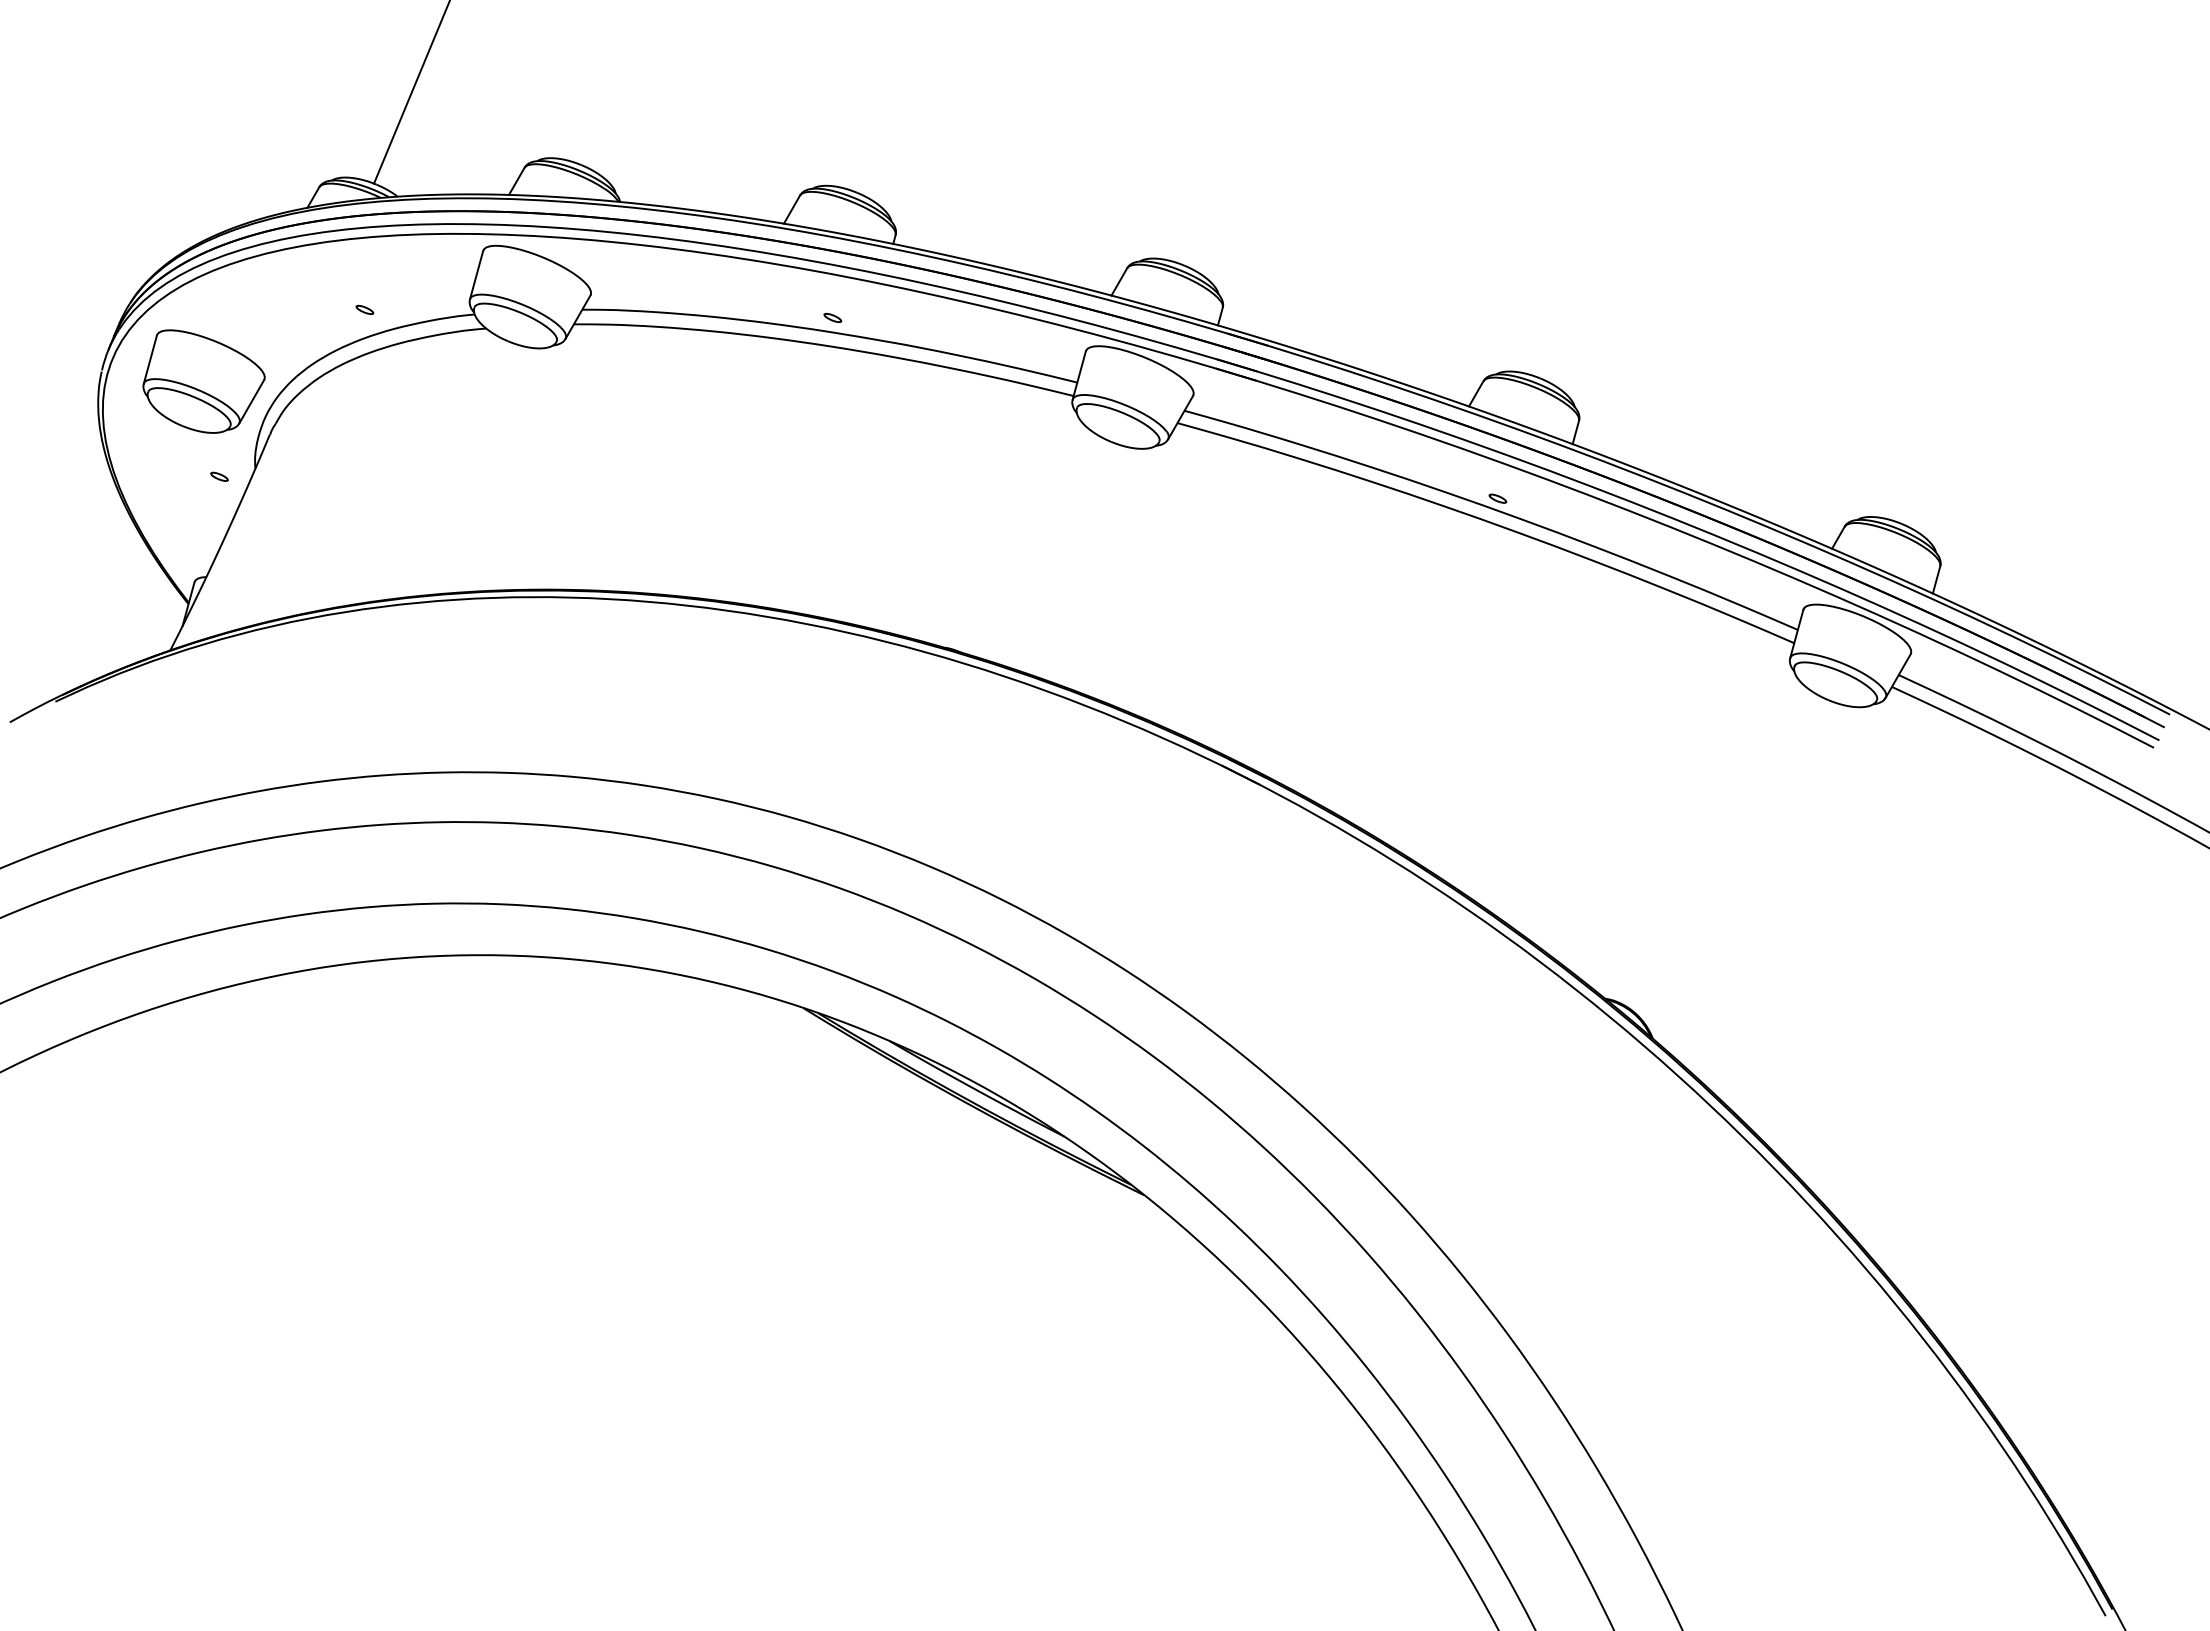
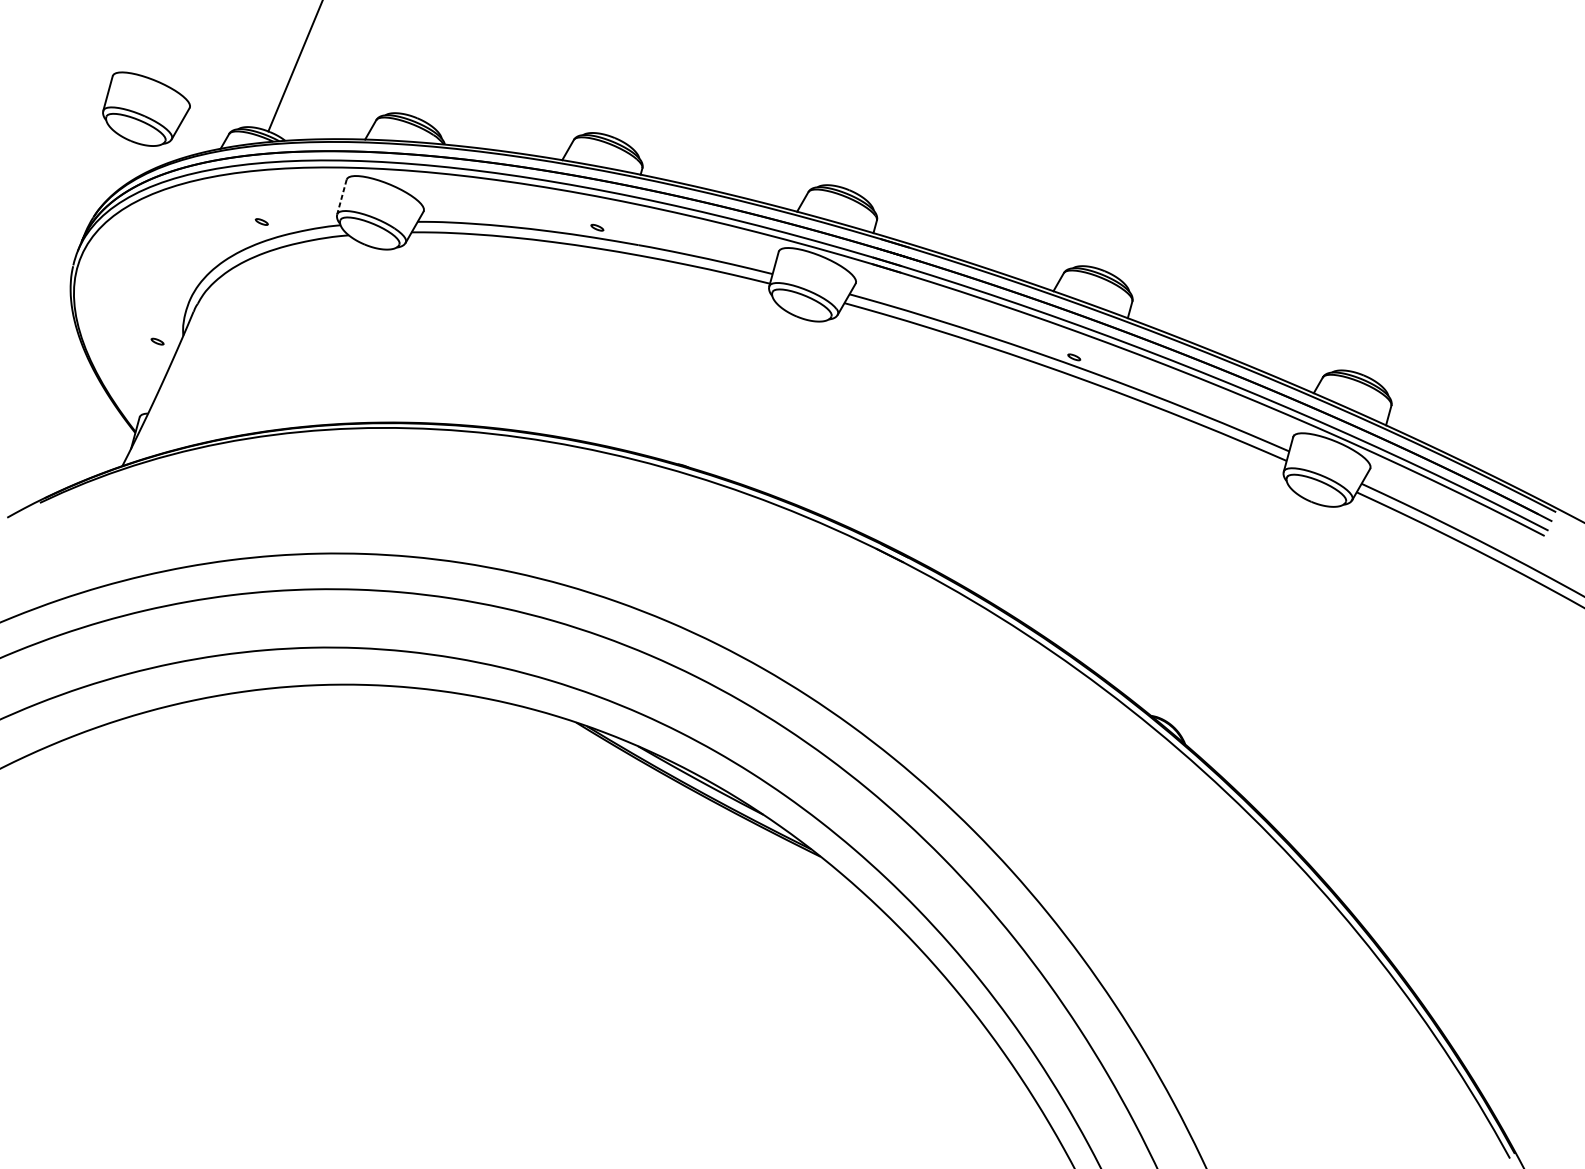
line: (476, 275) -> (341, 197), solid -> dashed
part: (203, 381) -> (146, 109), moved

